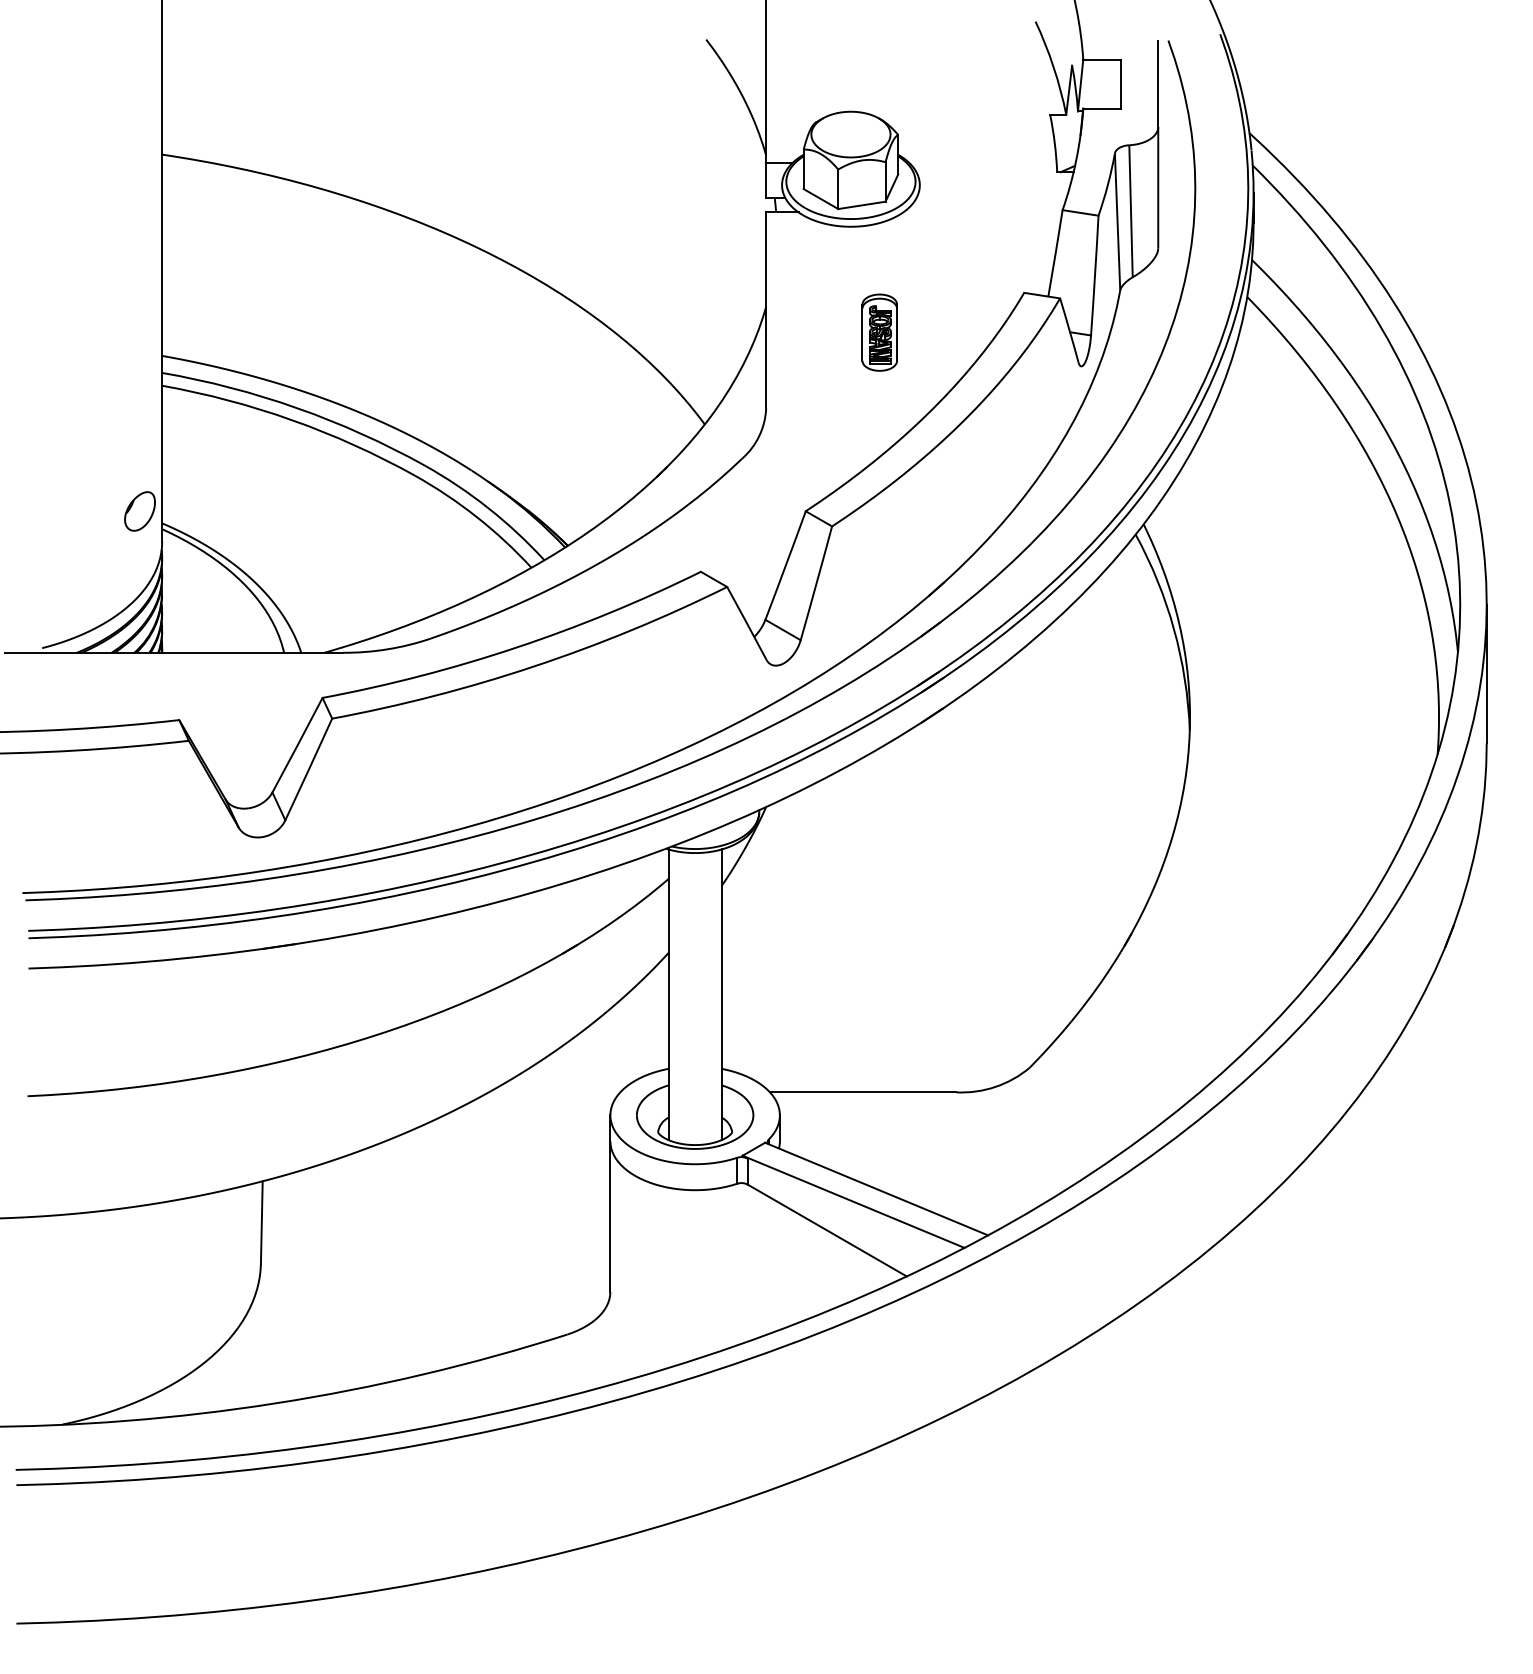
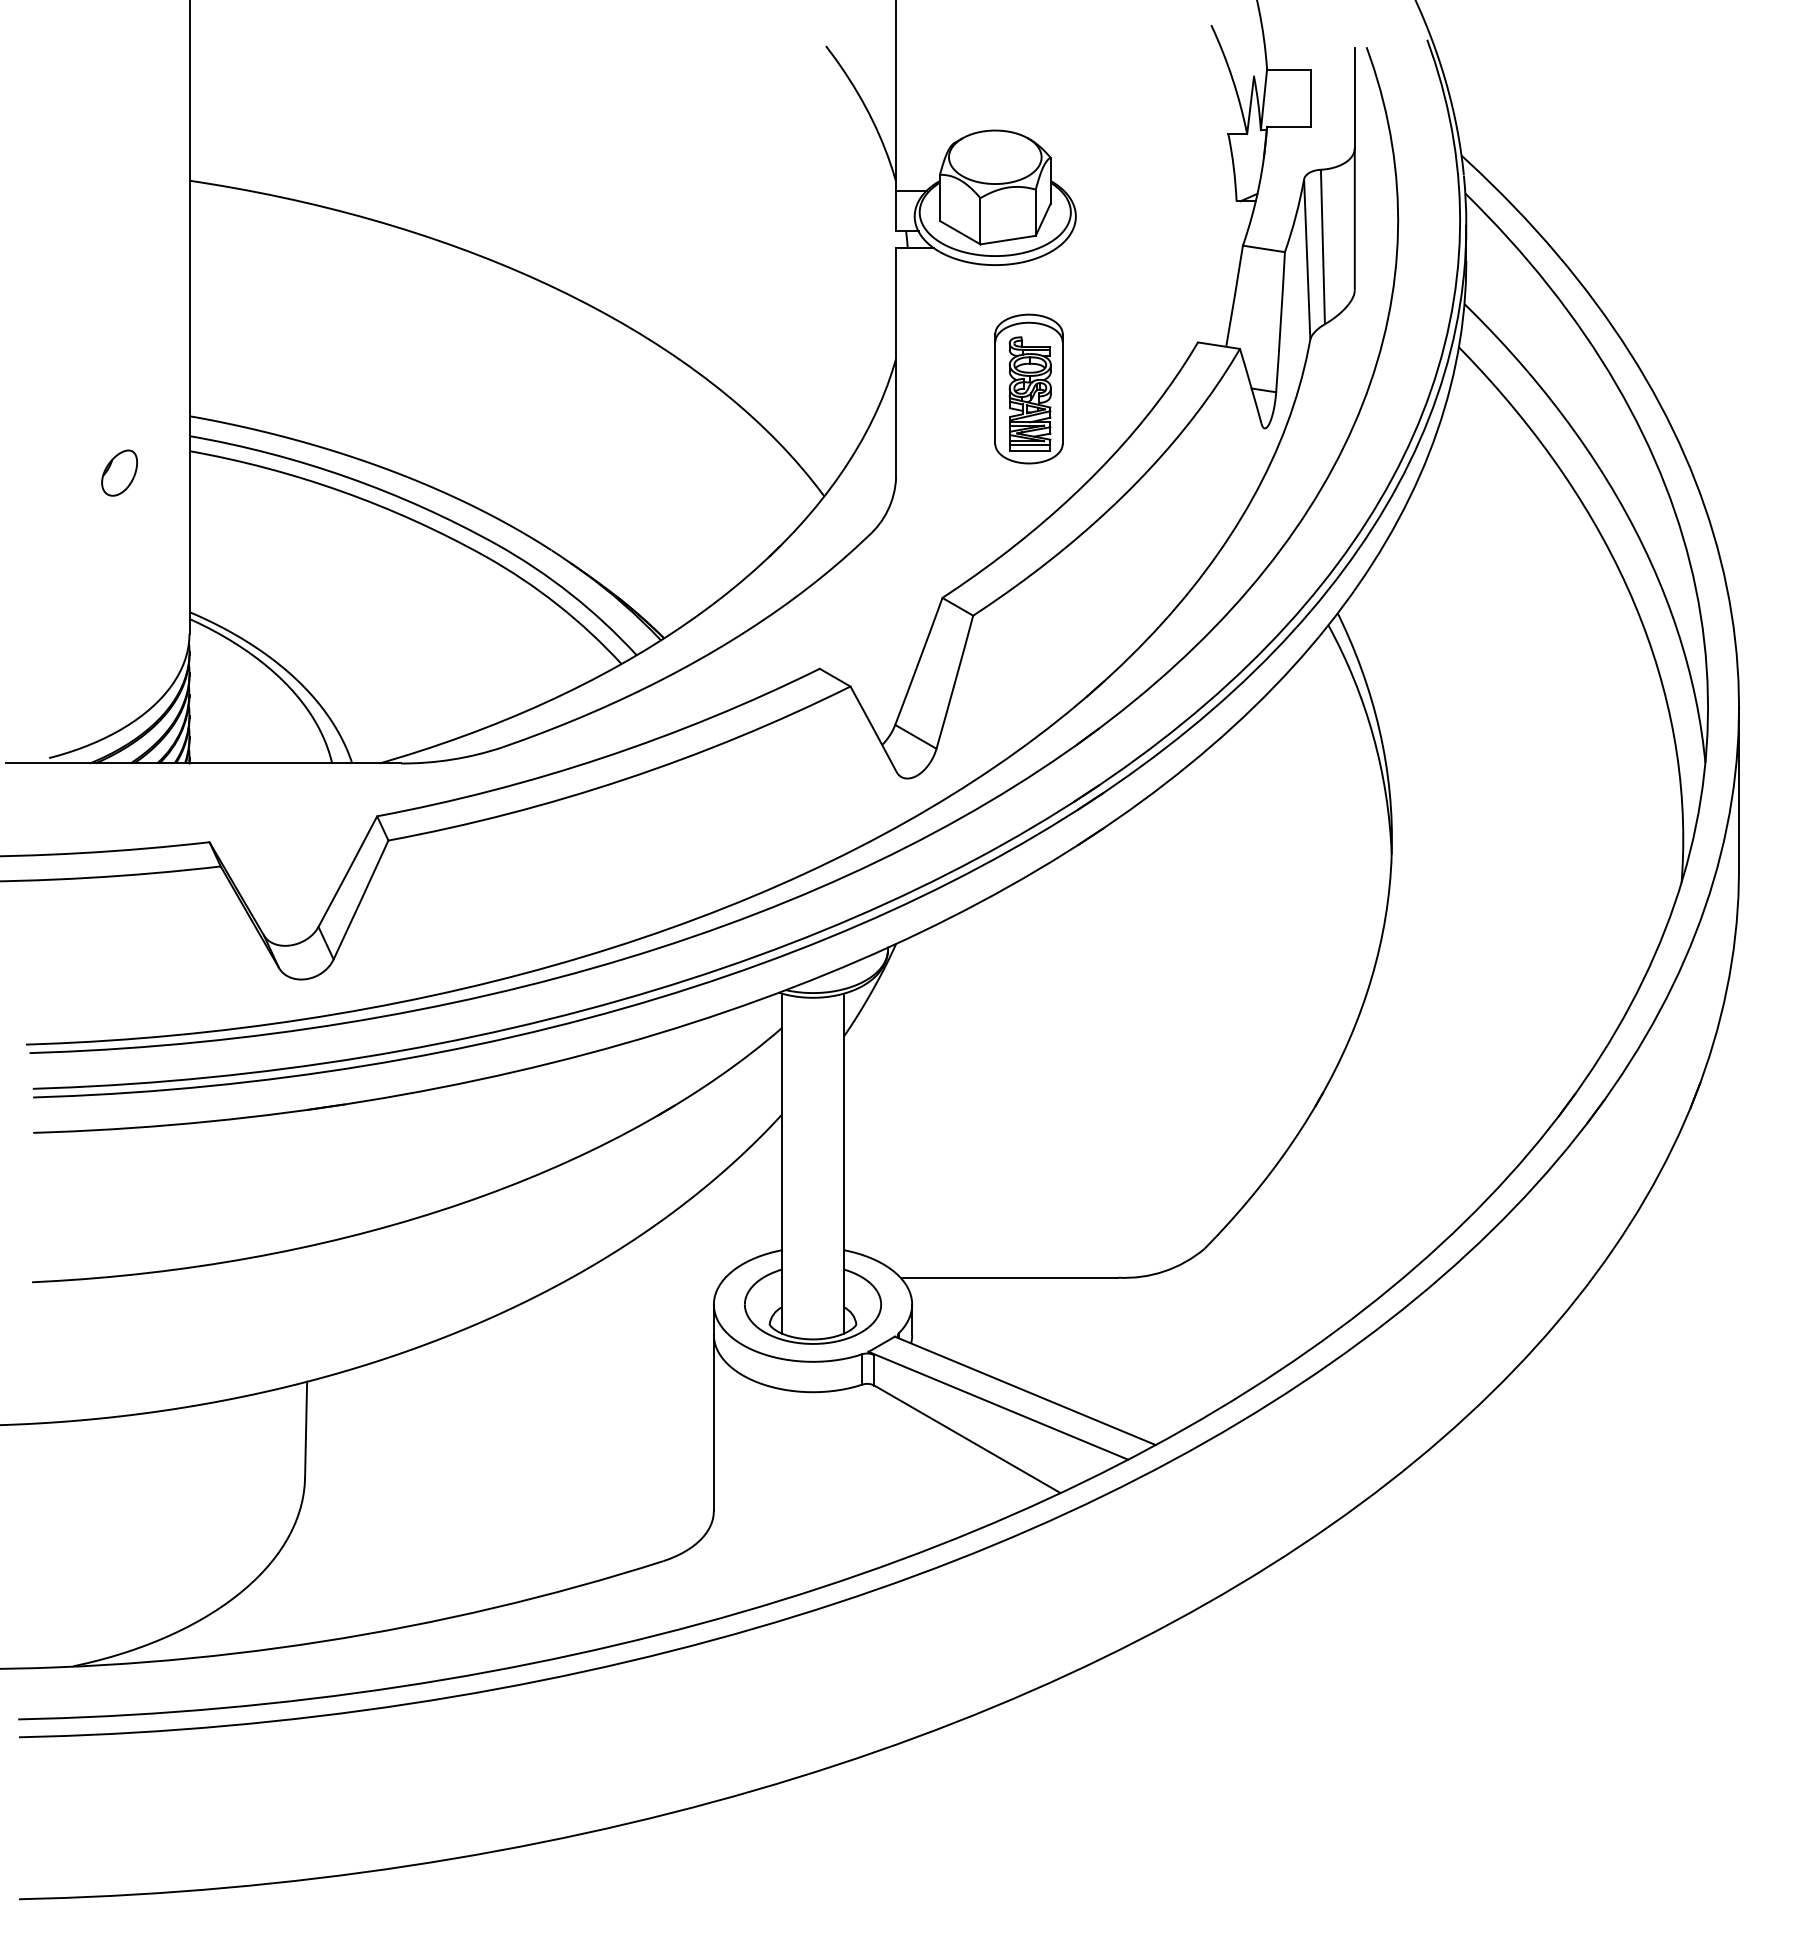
part: (879, 332) -> (1028, 388), size x1.67
part: (139, 510) -> (119, 472), moved

